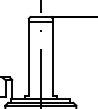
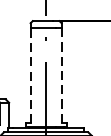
line: (28, 59) -> (30, 76), solid -> dashed
line: (52, 59) -> (61, 76), solid -> dashed

